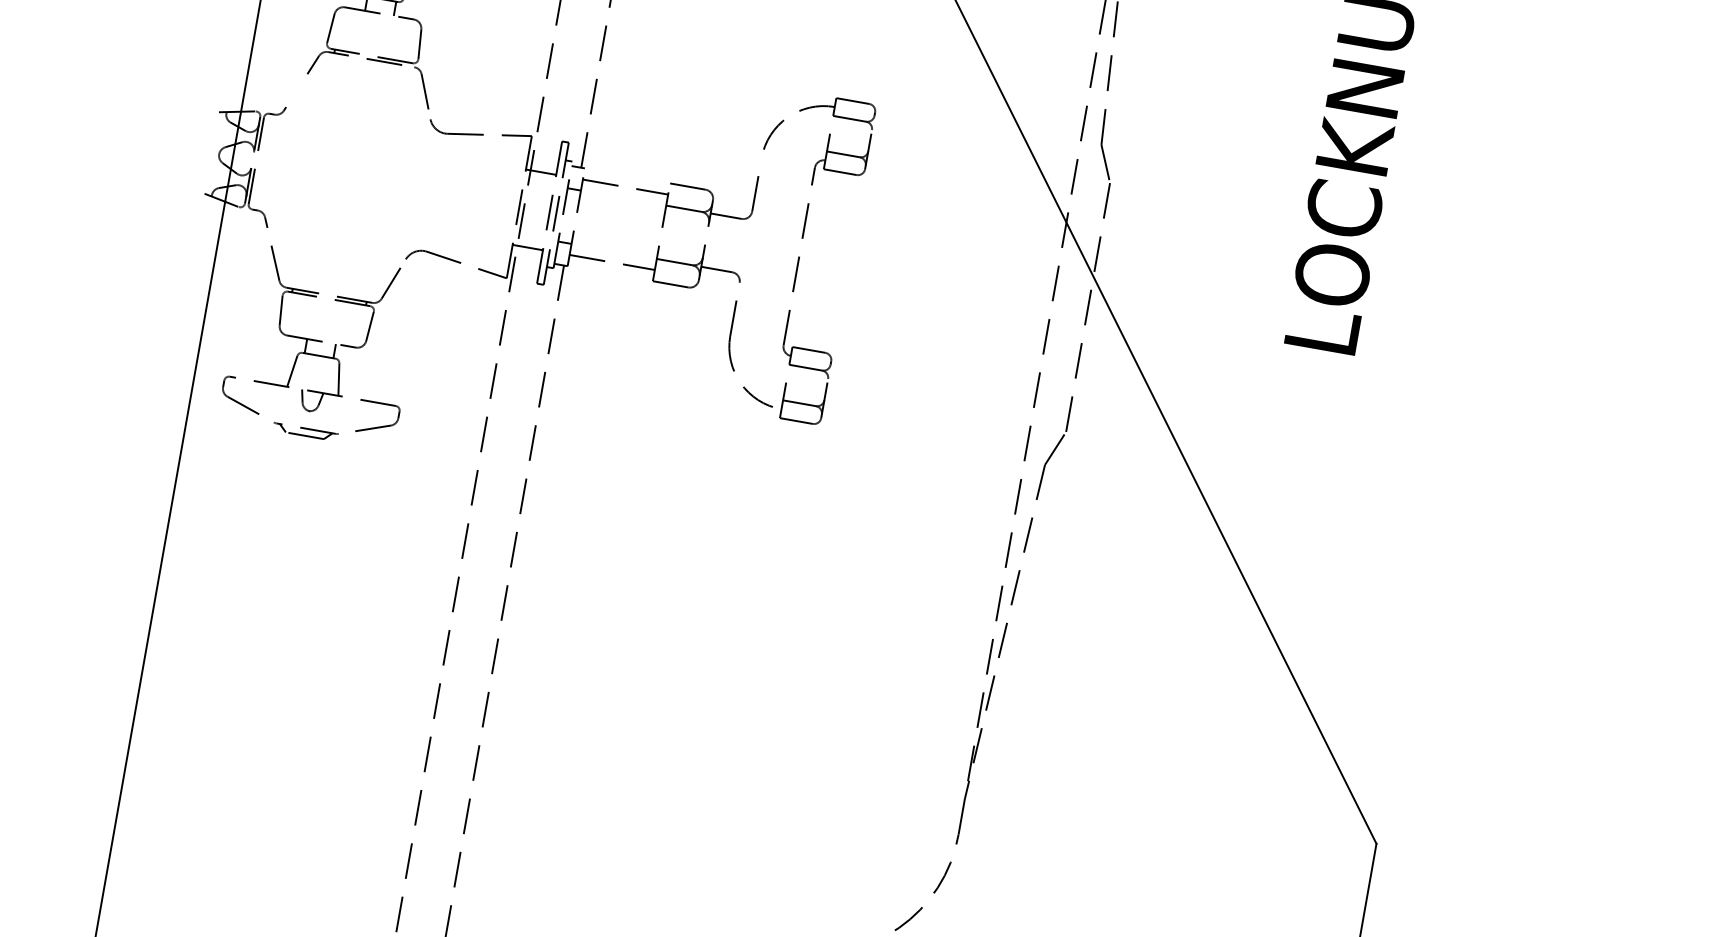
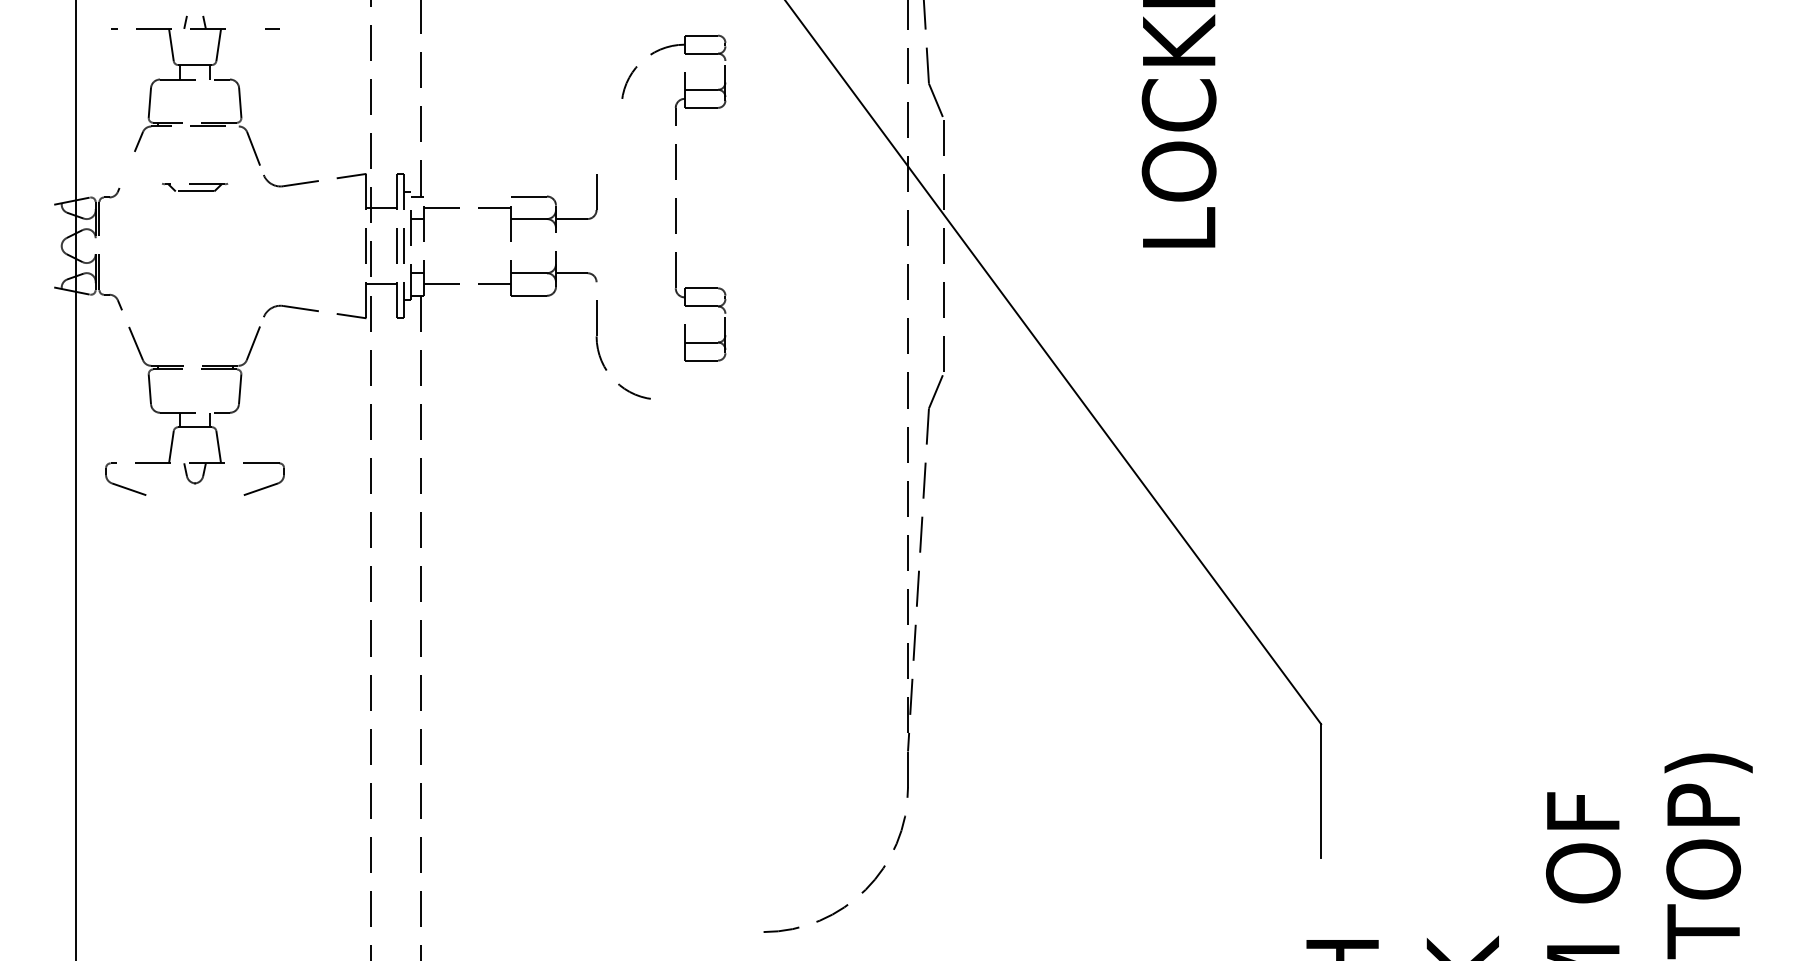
part: (797, 255) -> (673, 197), moved
part: (306, 431) -> (195, 187), moved

